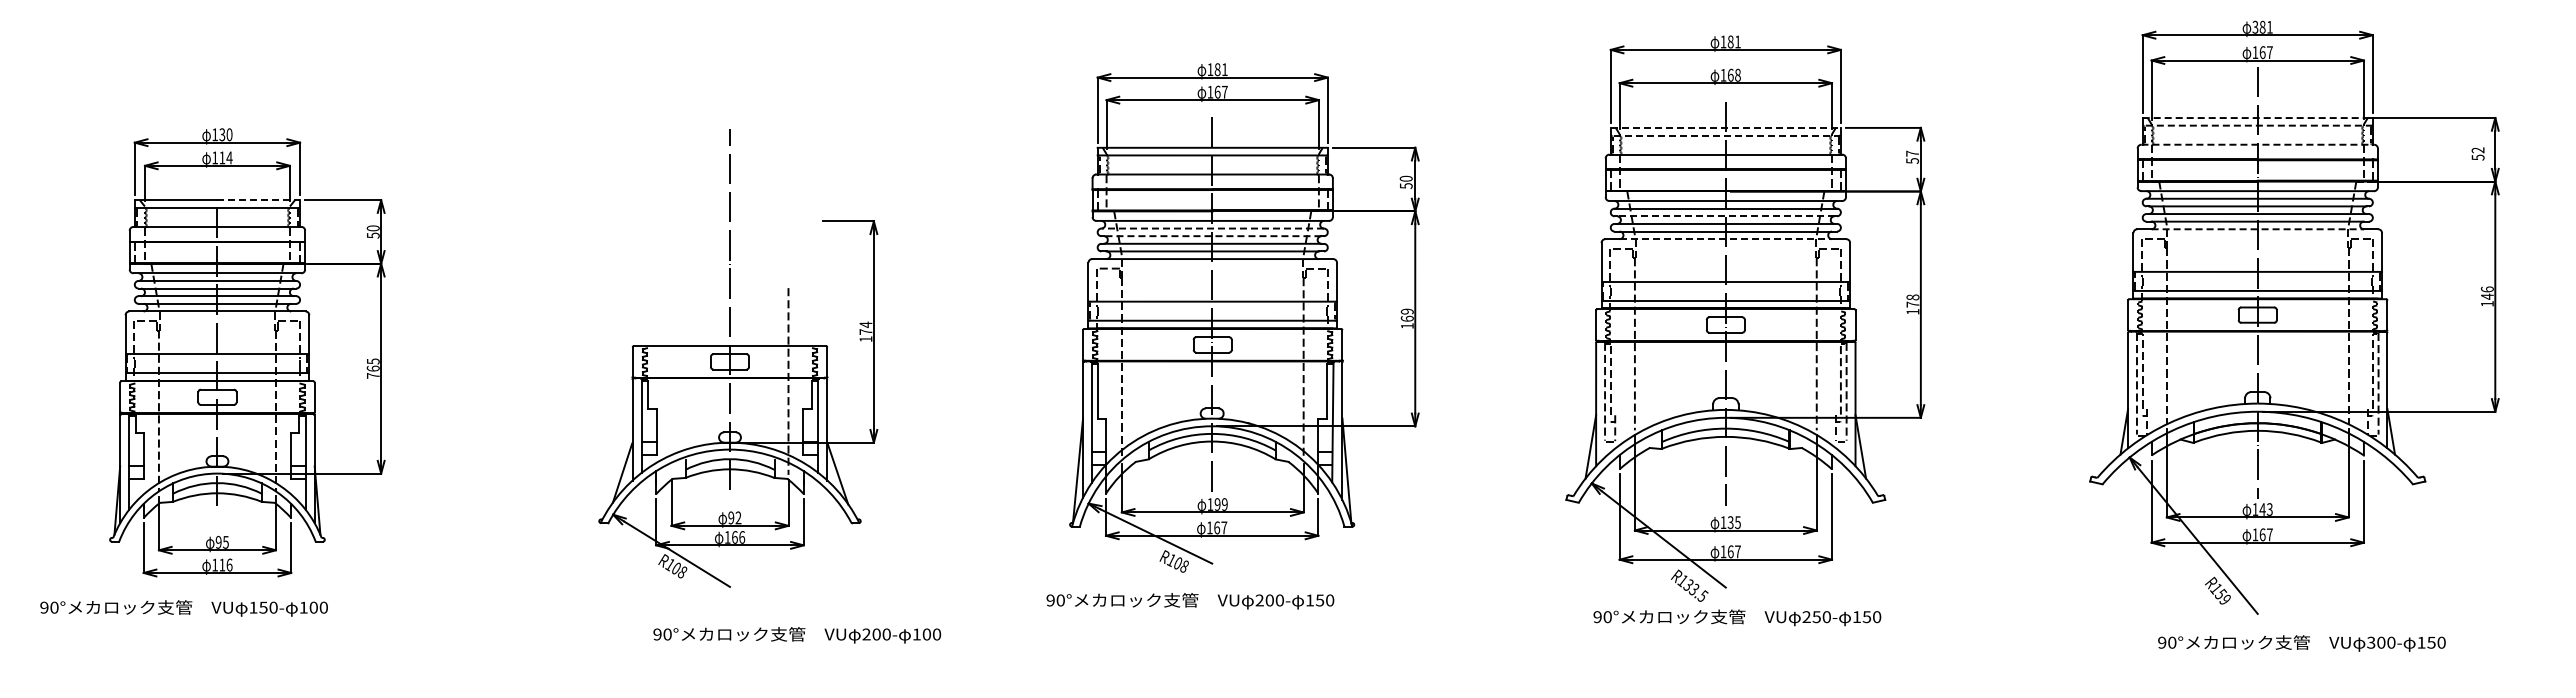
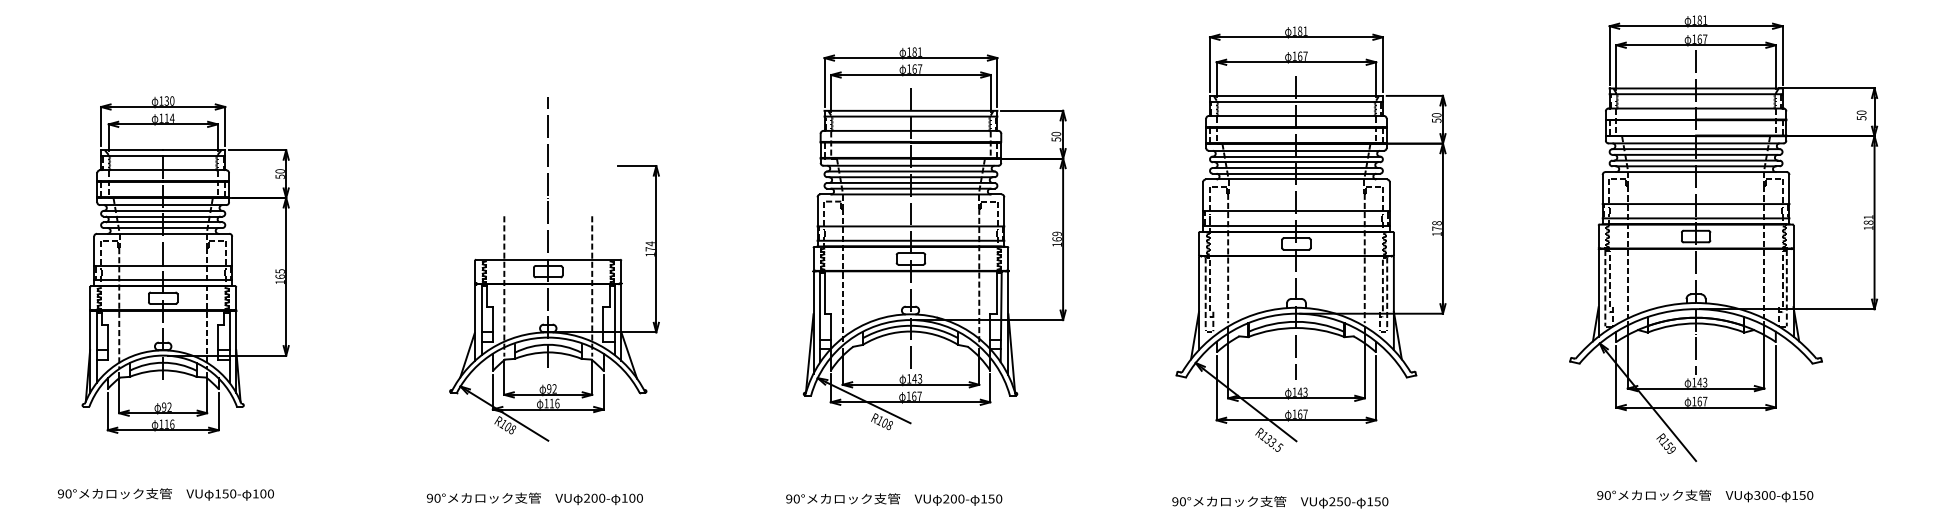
text: (2255, 26) -> (1694, 19), 381 -> 181
text: (1737, 74) -> (1305, 55), 168 -> 167
line: (2258, 118) -> (1696, 88), dashed -> solid
line: (2257, 125) -> (1695, 94), dashed -> solid
line: (1726, 127) -> (1296, 95), dashed -> solid
line: (1725, 135) -> (1296, 101), dashed -> solid
line: (2258, 144) -> (1696, 108), dashed -> solid
text: (2477, 150) -> (1861, 112), 52 -> 50
text: (1912, 153) -> (1436, 115), 57 -> 50
line: (259, 200) -> (194, 150), dashed -> solid
line: (1725, 216) -> (1296, 162), dashed -> solid
line: (1212, 228) -> (910, 171), dashed -> solid
line: (2258, 229) -> (1696, 172), dashed -> solid
line: (1212, 236) -> (910, 177), dashed -> solid
line: (1726, 239) -> (1296, 179), dashed -> solid
text: (2486, 292) -> (1867, 219), 146 -> 181
text: (373, 375) -> (280, 281), 765 -> 165
line: (671, 381) -> (504, 286), added
text: (1220, 504) -> (916, 378), 199 -> 143
text: (1733, 522) -> (1302, 392), 135 -> 143
text: (734, 537) -> (551, 403), 166 -> 116
text: (225, 541) -> (169, 406), 95 -> 92
text: (1190, 601) -> (894, 499), moved
text: (183, 608) -> (165, 494), moved
text: (1737, 617) -> (1280, 502), moved
text: (797, 635) -> (535, 499), moved
text: (2301, 643) -> (1704, 496), moved

